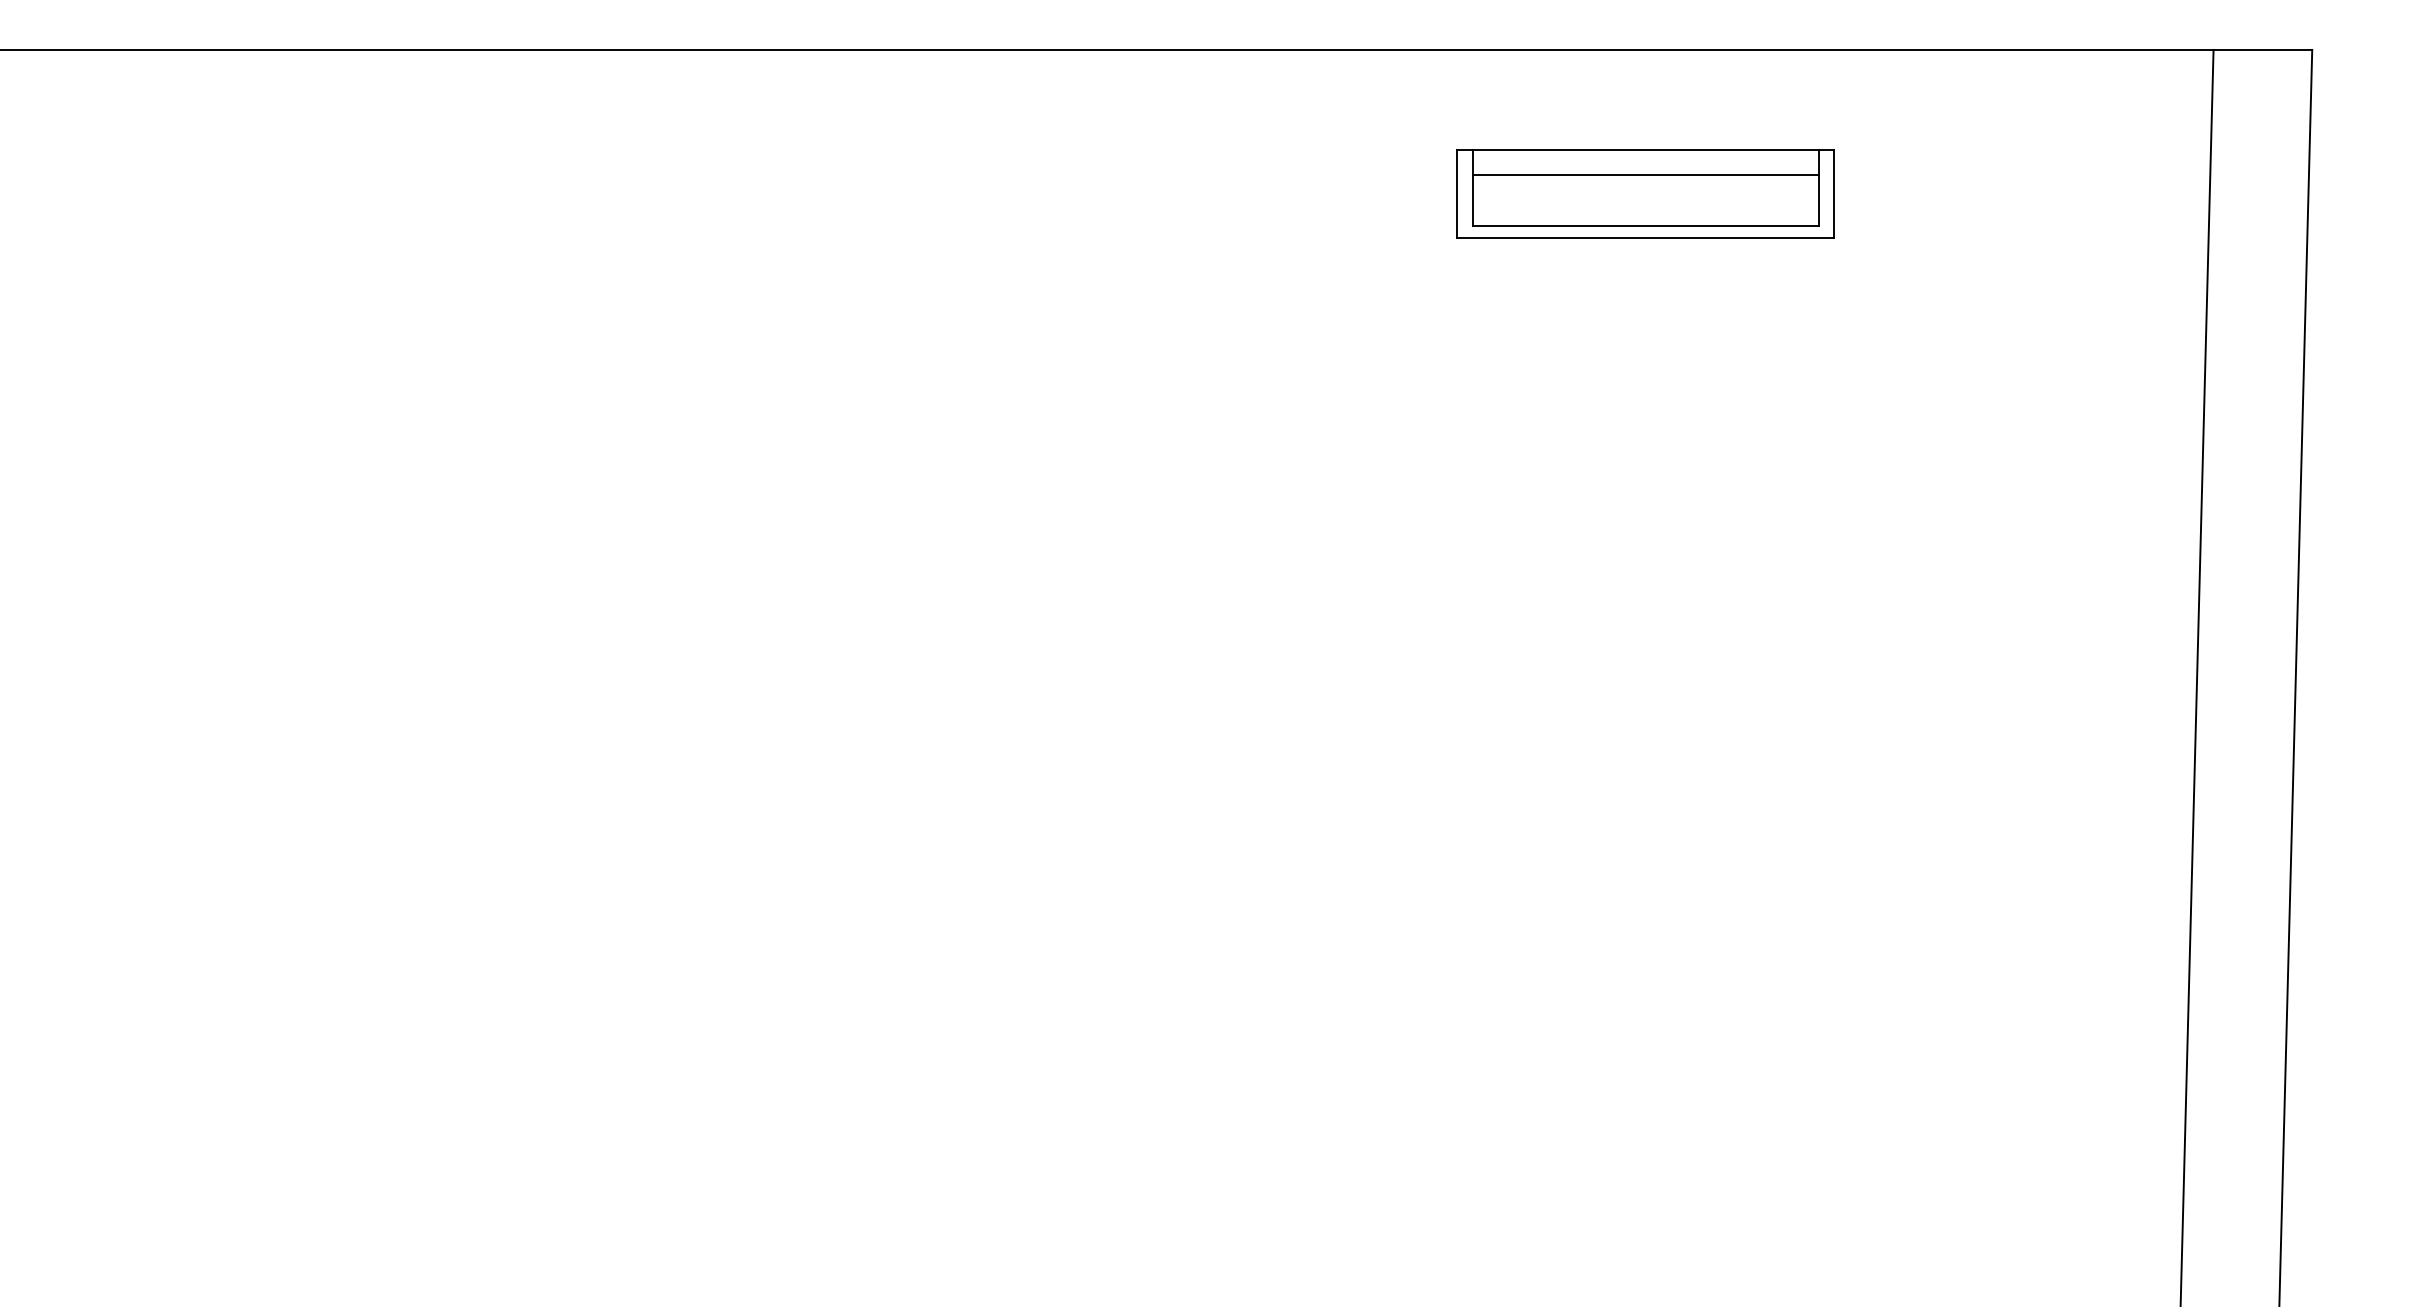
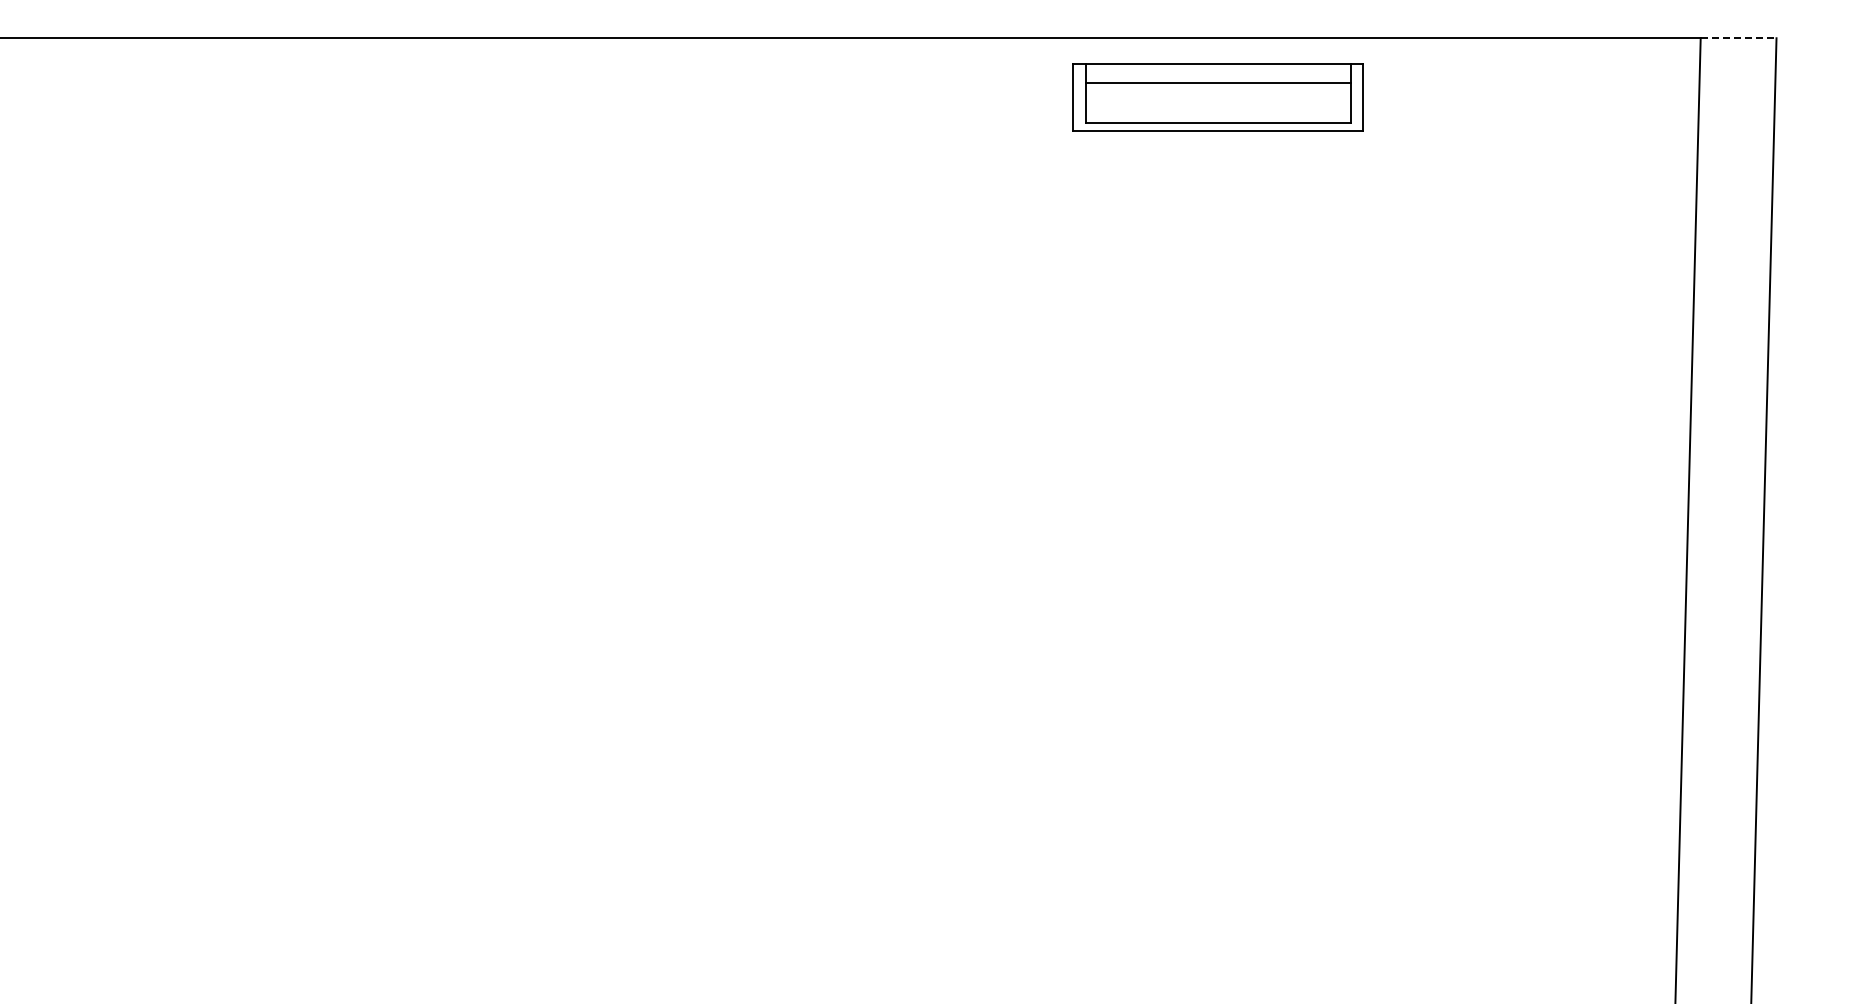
line: (2262, 50) -> (1738, 38), solid -> dashed
part: (1644, 193) -> (1217, 97), moved

